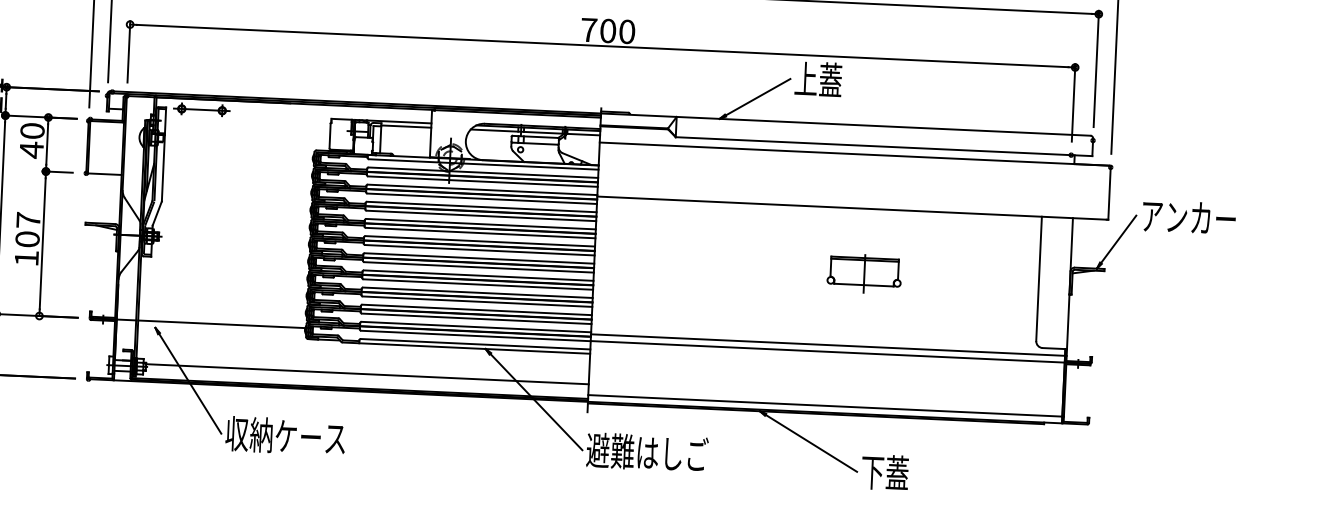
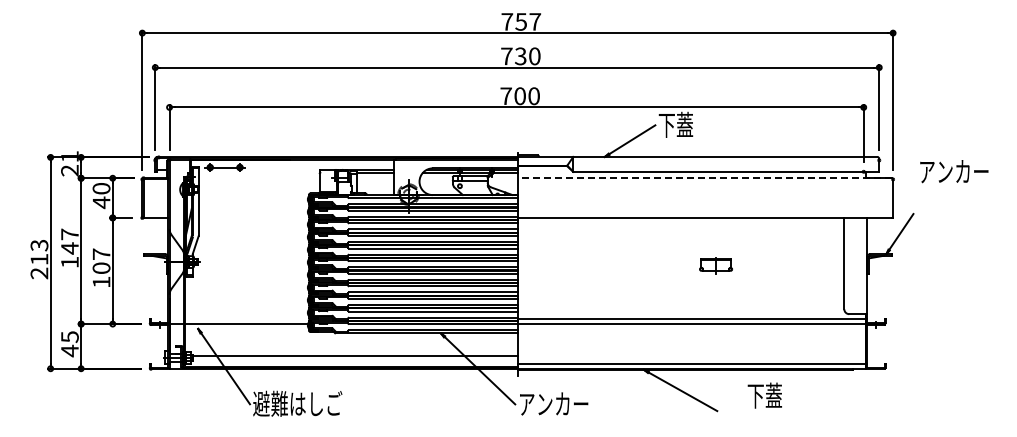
text: (805, 78) -> (666, 124), 上蓋 -> 下蓋
line: (854, 154) -> (704, 178), solid -> dashed
text: (1189, 217) -> (954, 171), moved
part: (863, 273) -> (715, 265), size x0.6
text: (286, 435) -> (297, 403), 収納ケース -> 避難はしご
text: (646, 451) -> (562, 403), 避難はしご -> アンカー
text: (884, 472) -> (764, 395), moved

